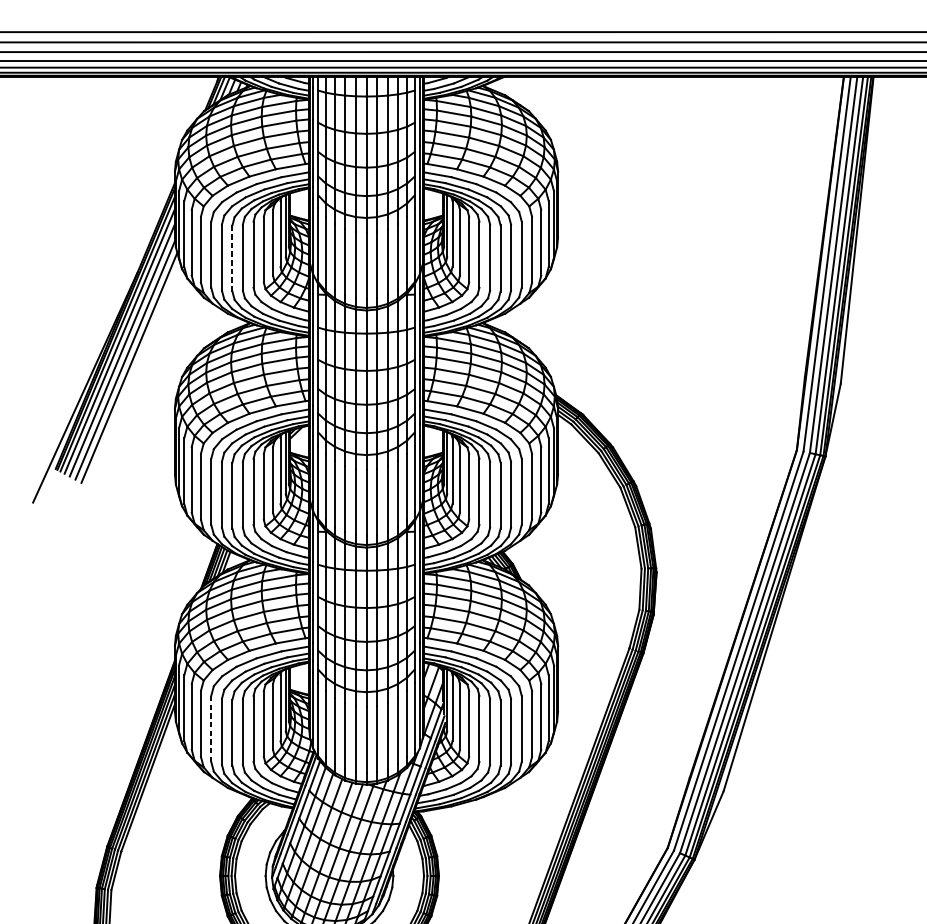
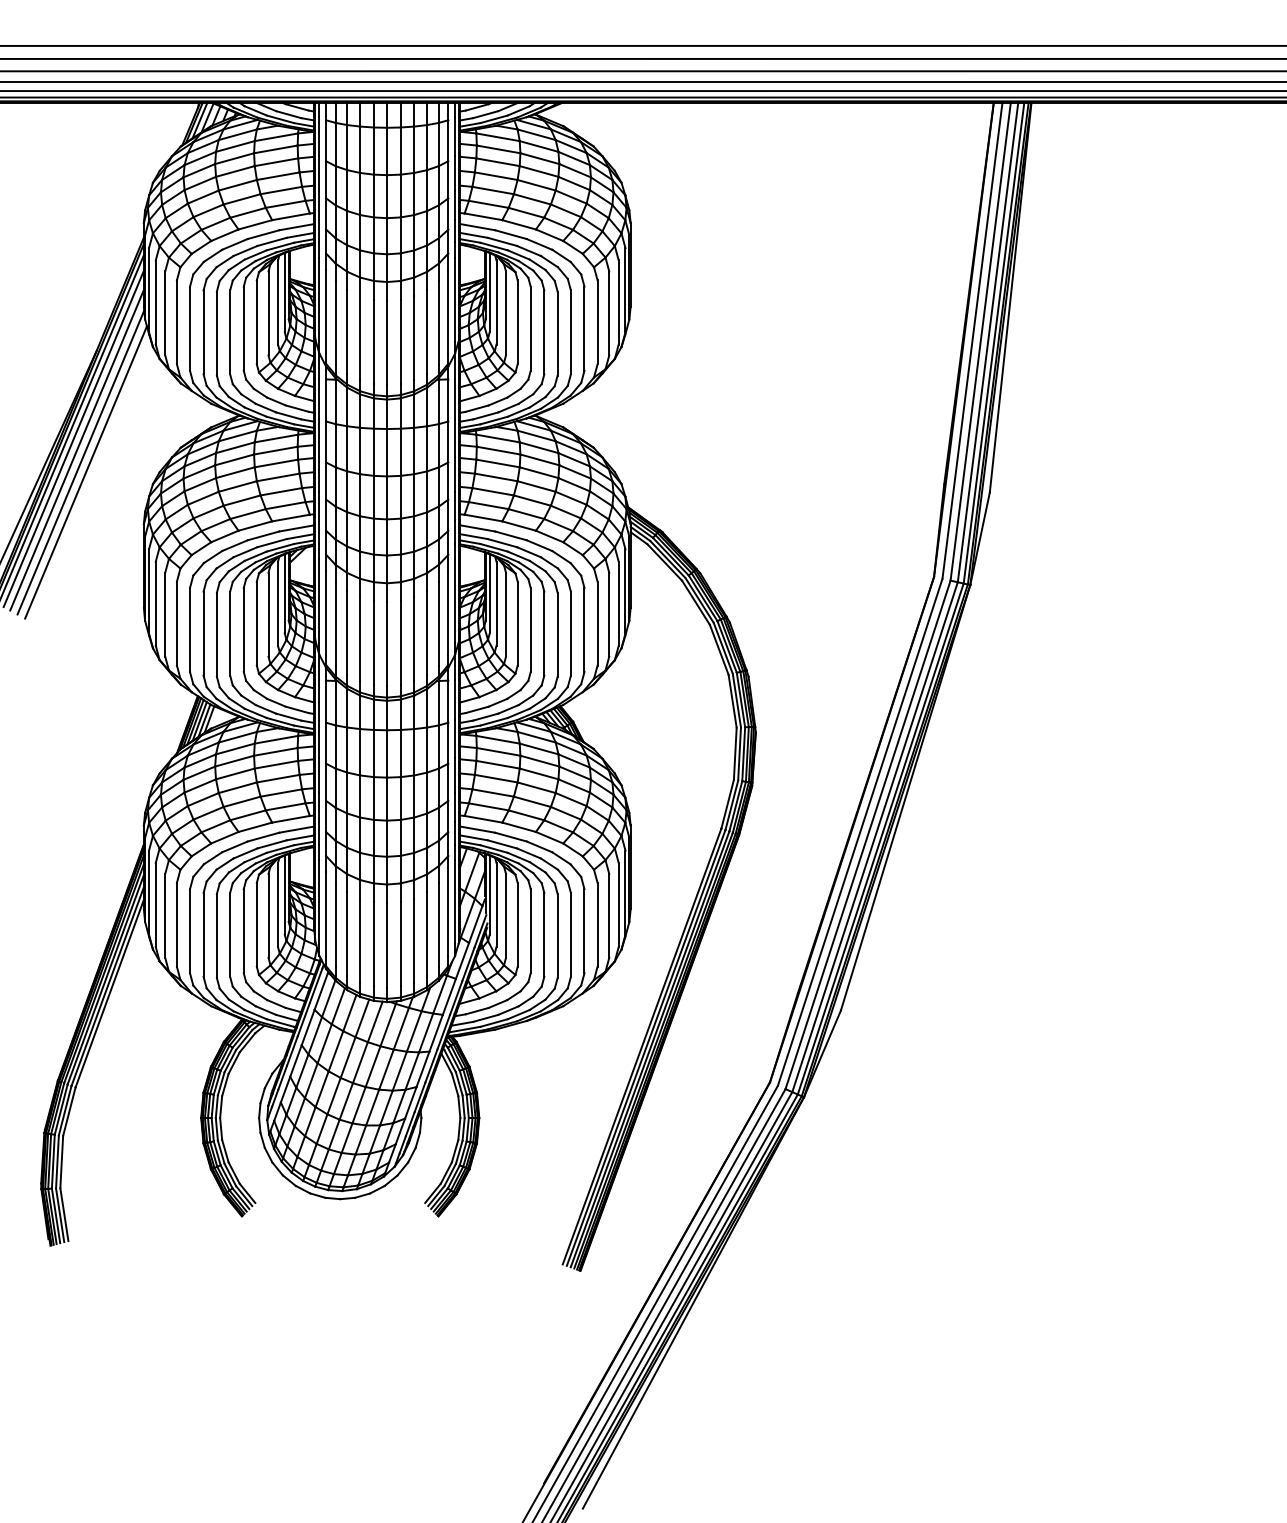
line: (232, 259) -> (216, 334), dashed -> solid
line: (211, 728) -> (190, 930), dashed -> solid

